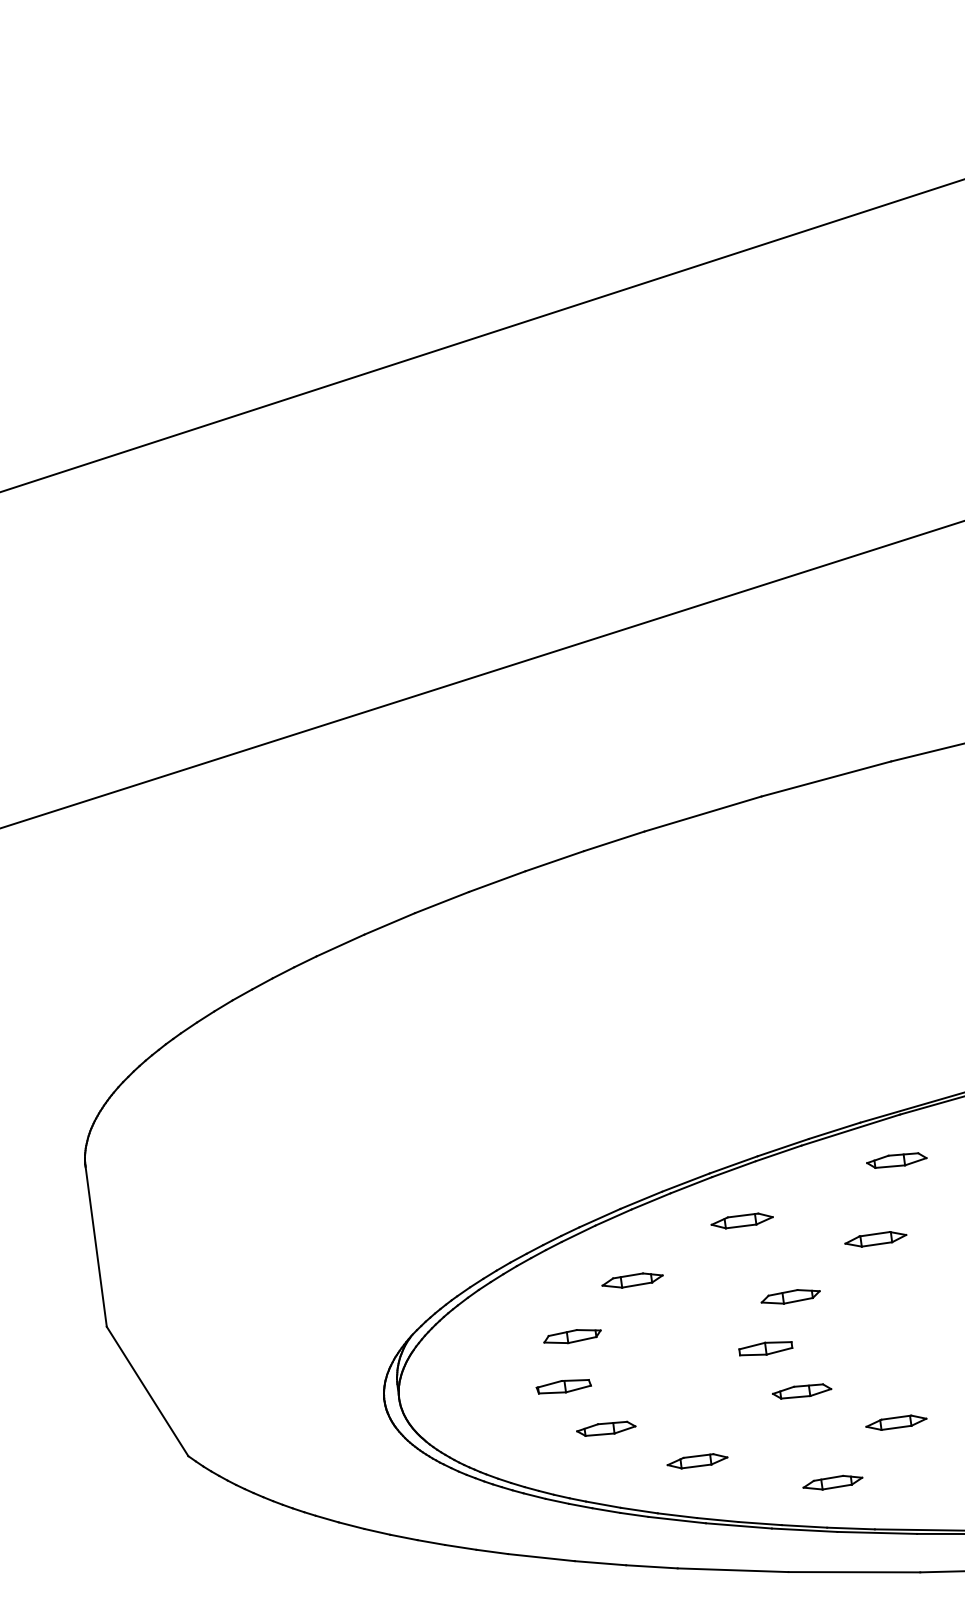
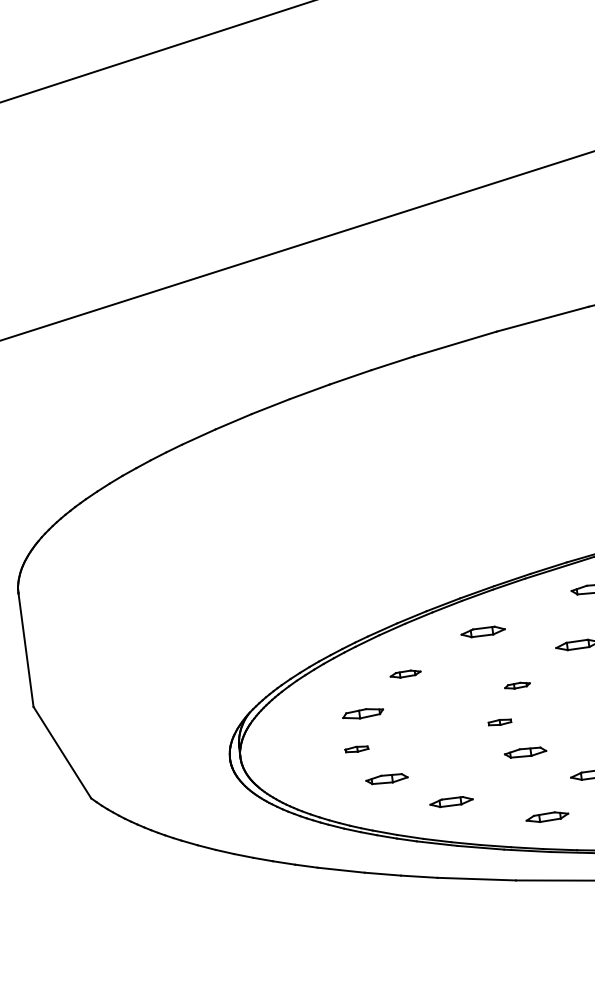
part: (632, 1280) -> (405, 674), size x0.7
part: (790, 1296) -> (517, 685), size x0.6
part: (765, 1348) -> (499, 722), size x0.6
part: (563, 1386) -> (356, 749), size x0.6

